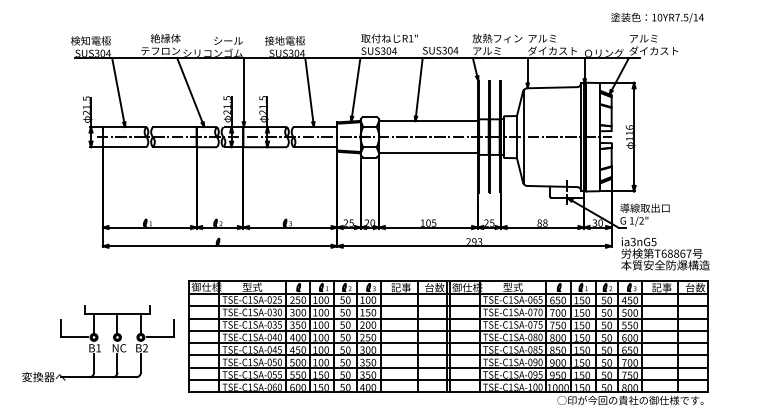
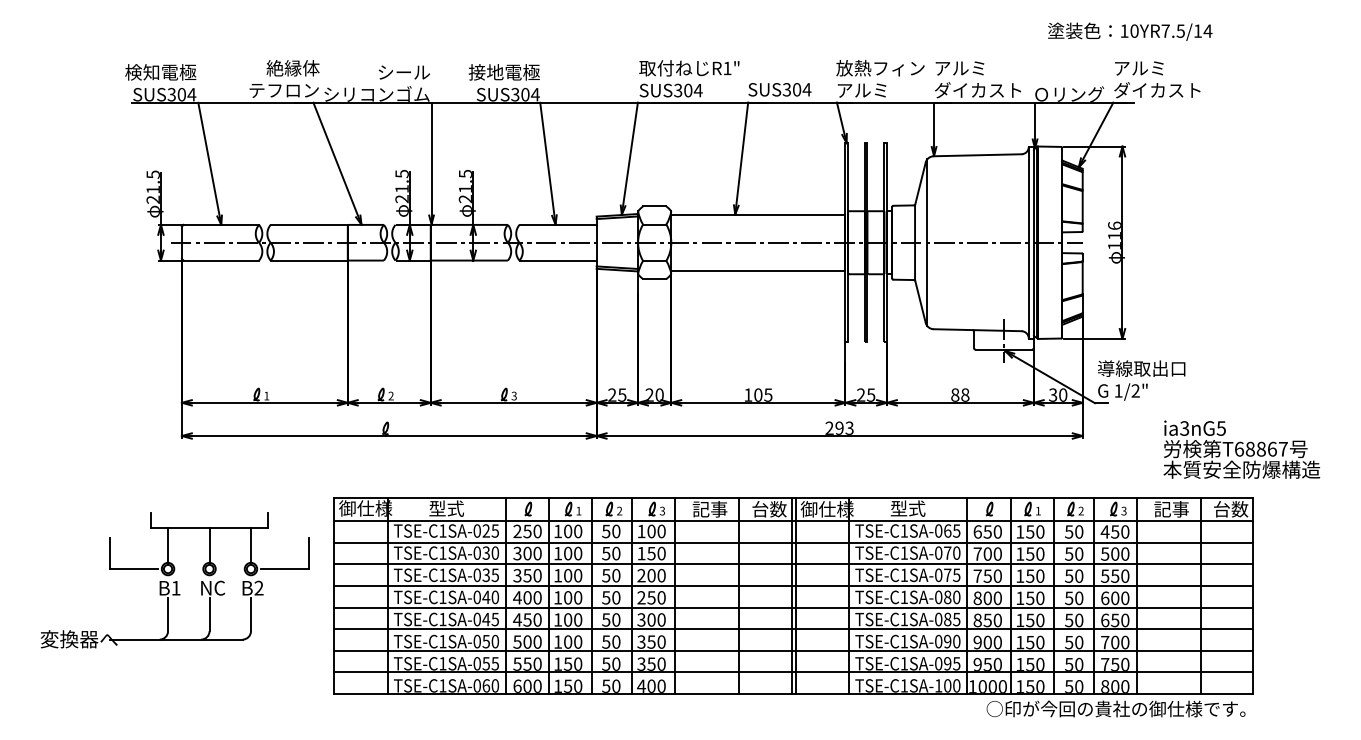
text: (657, 17) -> (1130, 30), moved
text: (665, 253) -> (1241, 448), moved
part: (98, 343) -> (175, 579), moved

